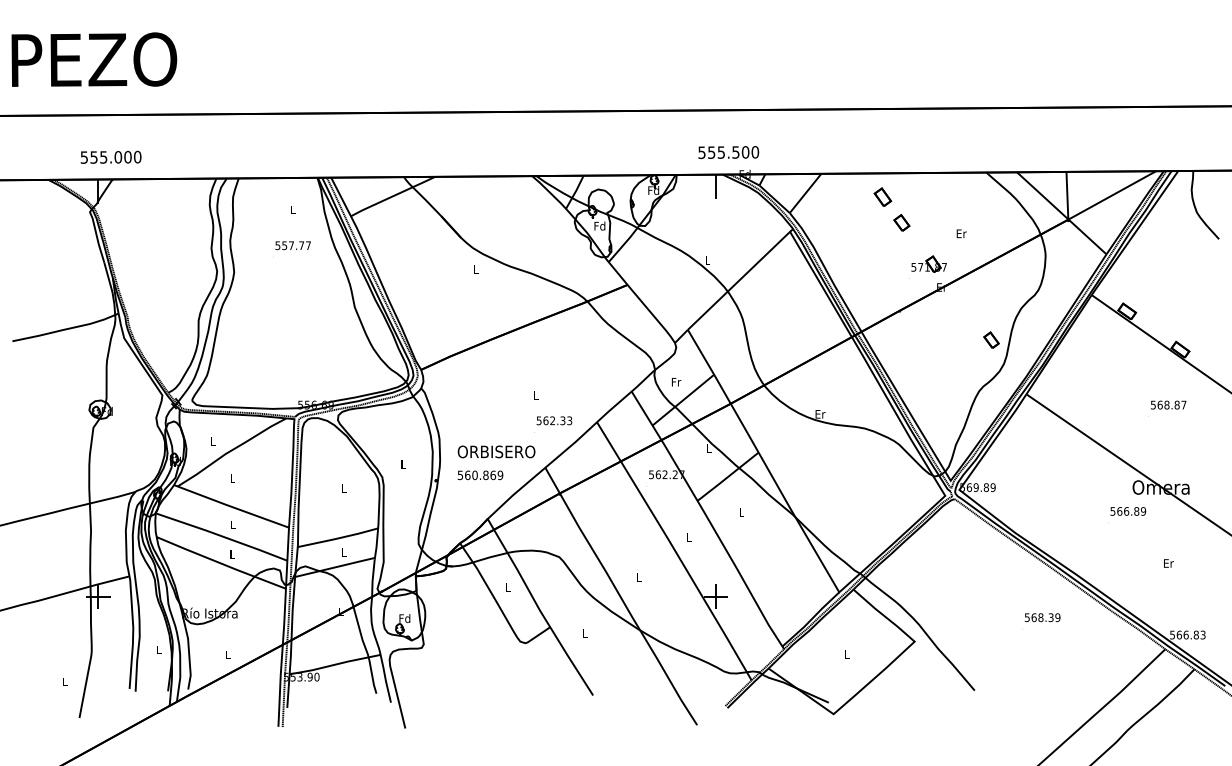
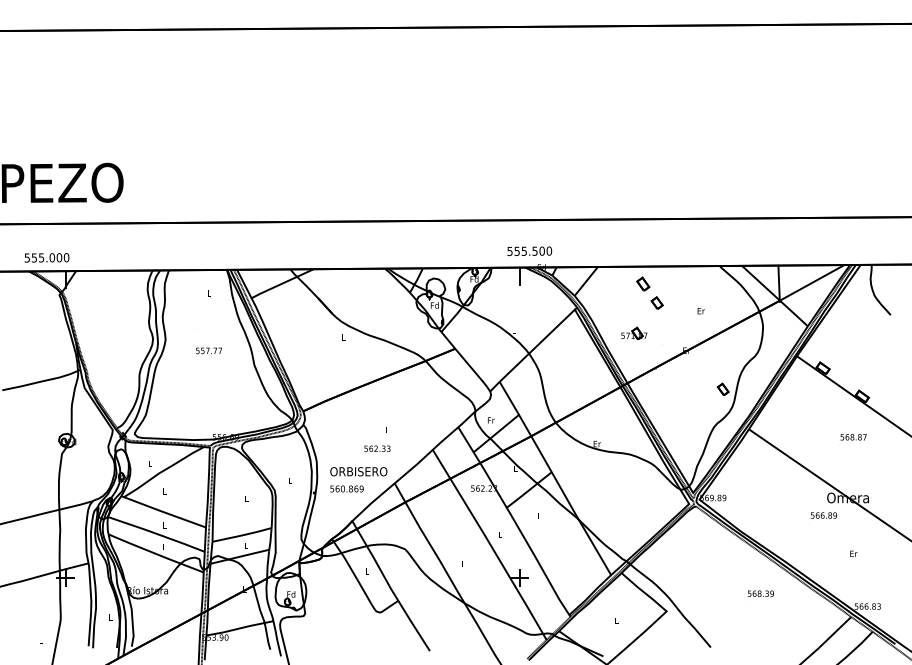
text: (110, 156) -> (46, 257), moved
text: (292, 245) -> (208, 350), moved
part: (929, 264) -> (634, 333), moved
text: (554, 420) -> (377, 448), moved

